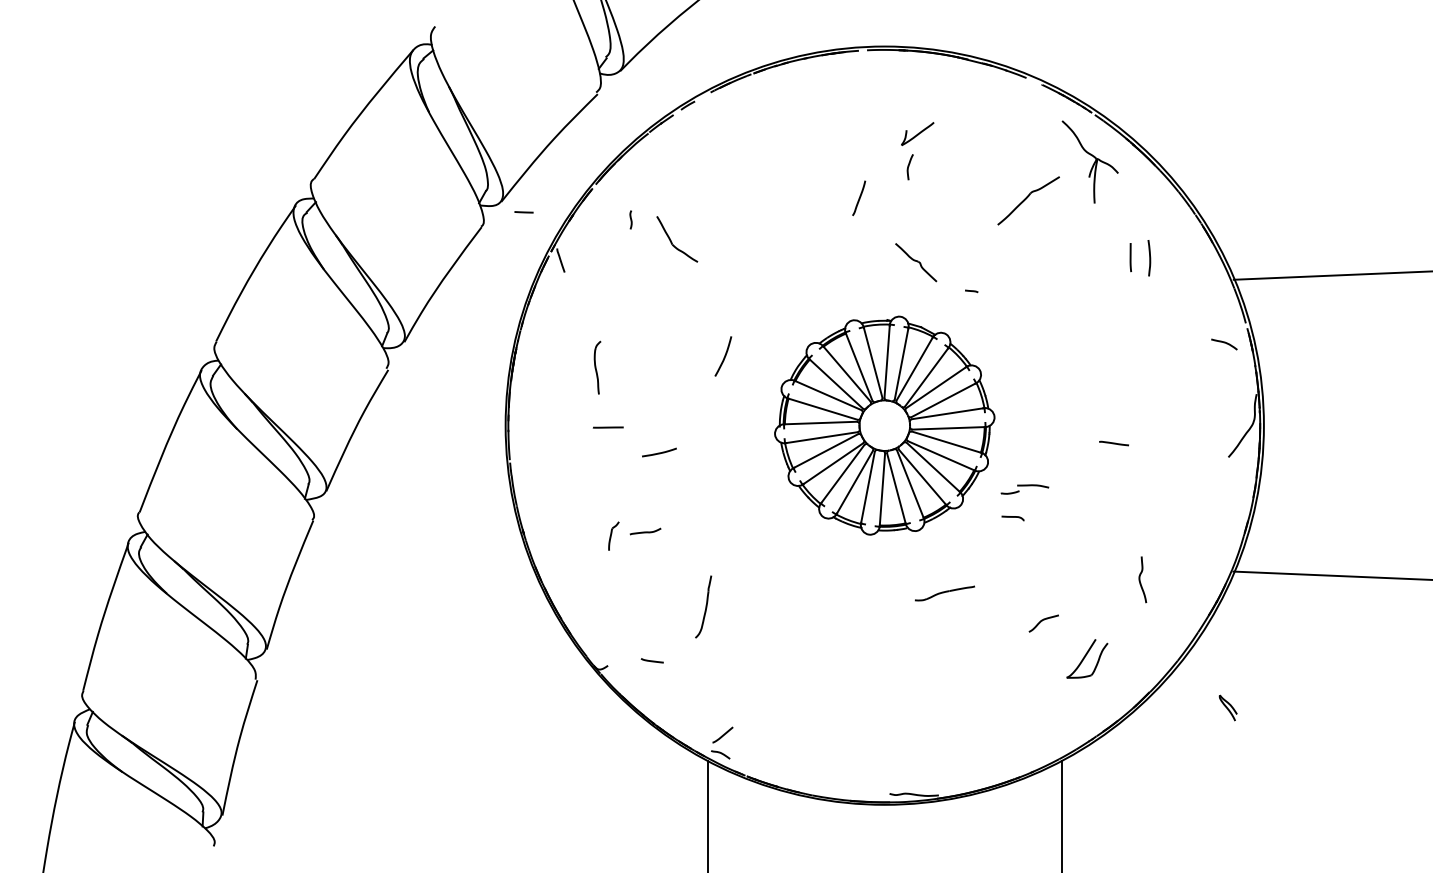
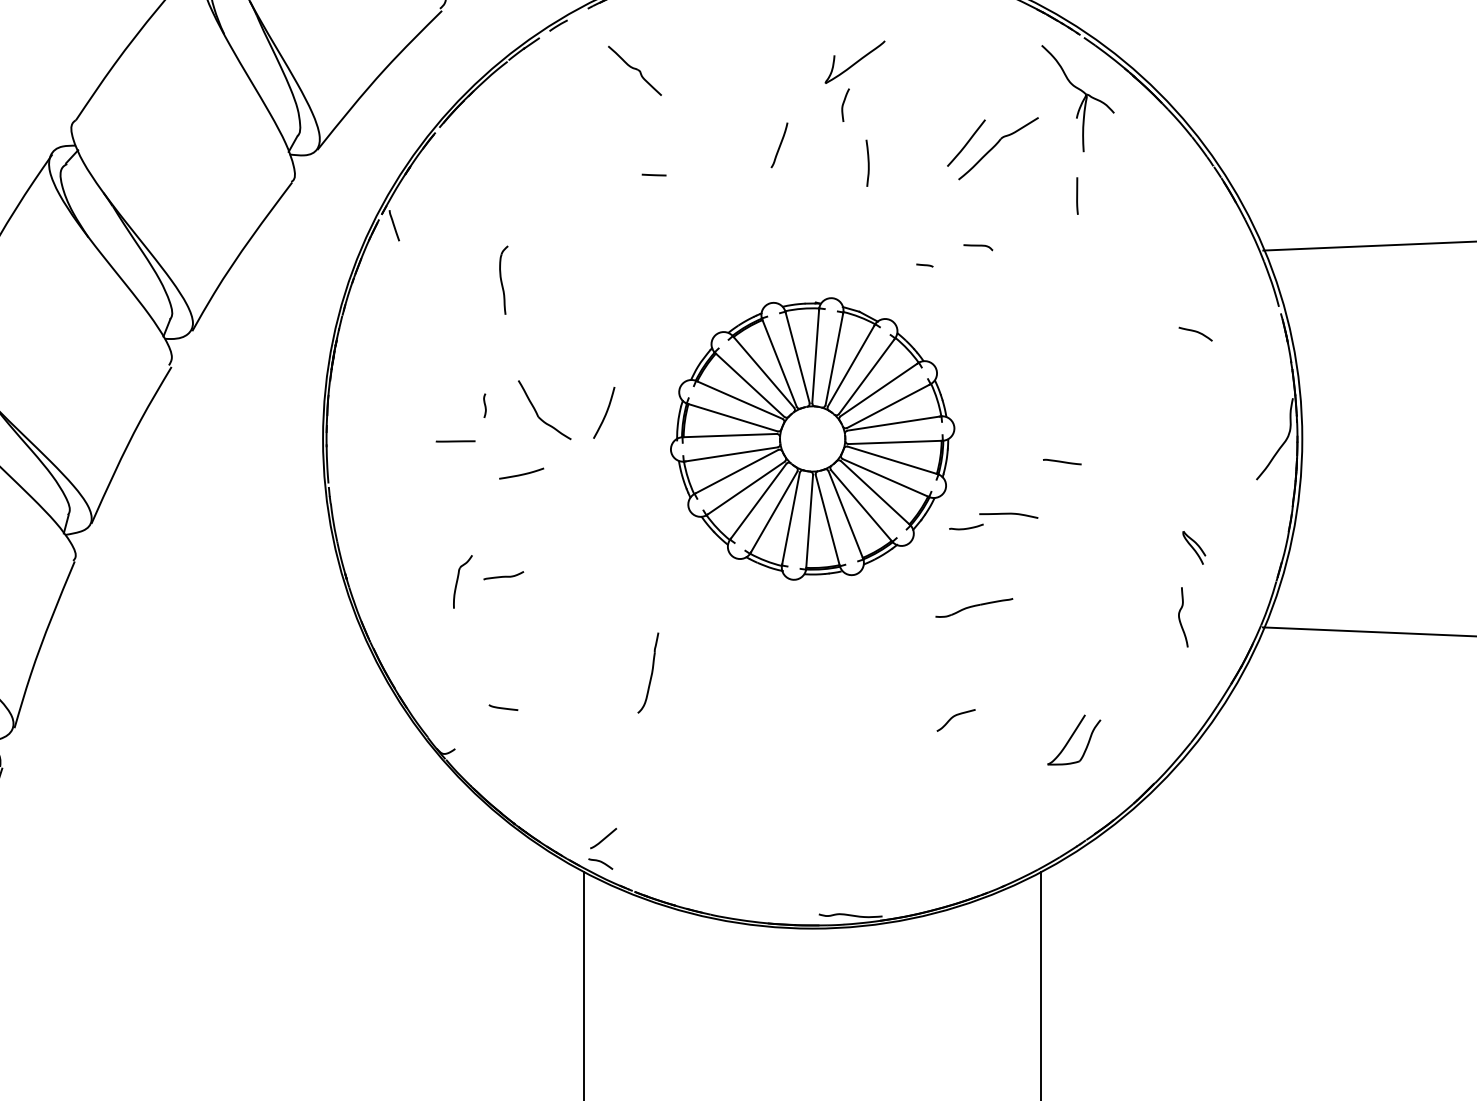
part: (917, 133) -> (854, 61), size x1.43
line: (1003, 196) -> (965, 143), added
line: (523, 212) -> (653, 175), moved
line: (630, 219) -> (484, 405), moved
part: (677, 239) -> (544, 410), moved
line: (1130, 257) -> (1077, 195), moved
curve: (1149, 258) -> (867, 163), moved
part: (916, 262) -> (635, 70), moved
curve: (1224, 343) -> (1195, 332), moved
curve: (724, 356) -> (605, 412), moved
part: (597, 367) -> (503, 279), moved
line: (1113, 443) -> (1061, 462), moved
part: (1024, 489) -> (993, 521), size x1.43
curve: (1012, 517) -> (977, 246), moved
part: (613, 535) -> (462, 580), size x1.43
curve: (1140, 579) -> (1180, 616), moved
part: (944, 593) -> (973, 607), moved
part: (703, 606) -> (648, 672), moved
curve: (1042, 621) -> (954, 717), moved
line: (651, 660) -> (502, 707), moved
part: (1227, 707) -> (1193, 547), moved

